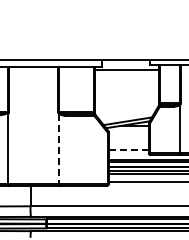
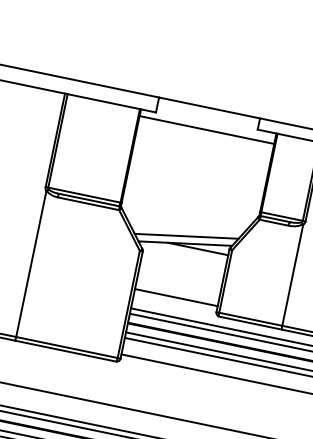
line: (58, 148) -> (30, 263), dashed -> solid
line: (128, 150) -> (175, 297), dashed -> solid

